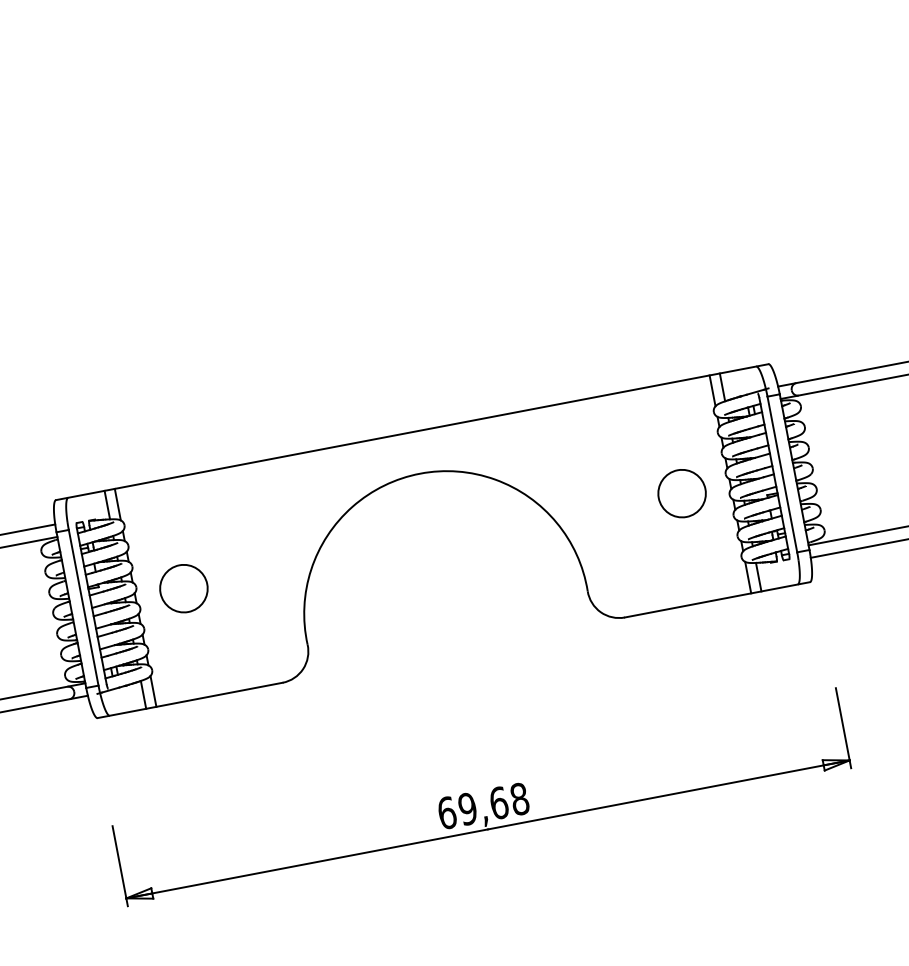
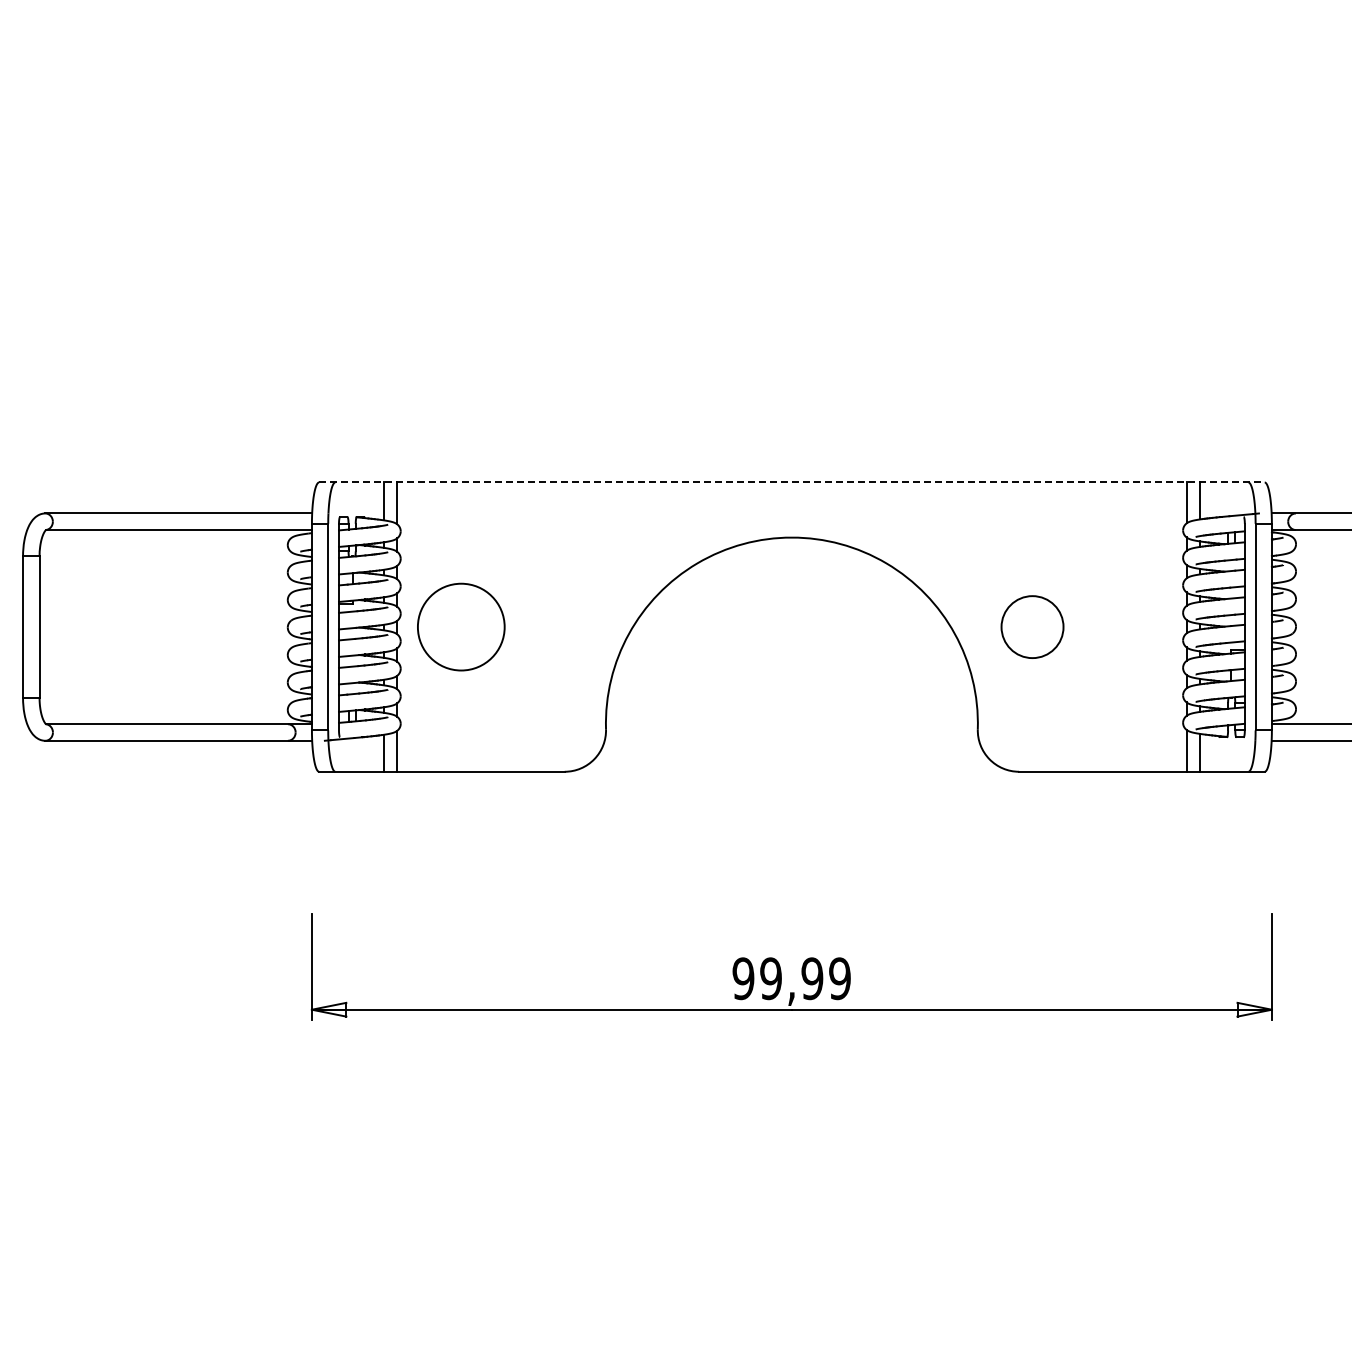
line: (411, 432) -> (791, 482), solid -> dashed
circle: (681, 493) -> (1032, 626), moved
circle: (184, 588) -> (461, 627), size x1.4
text: (483, 805) -> (791, 978), 69,68 -> 99,99

